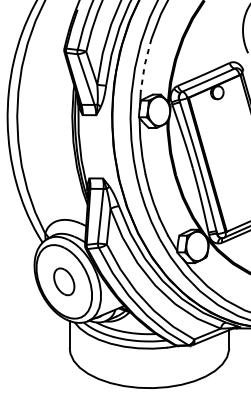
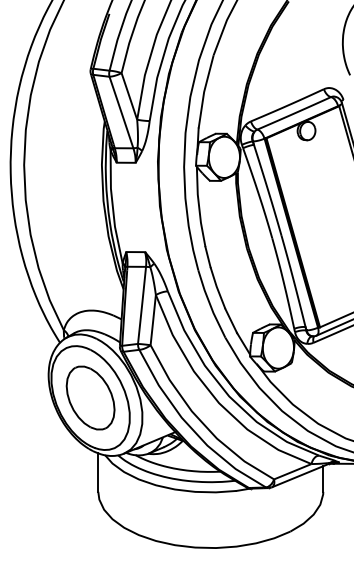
line: (144, 65) -> (204, 92), dashed -> solid
part: (64, 281) -> (90, 397), size x1.67

